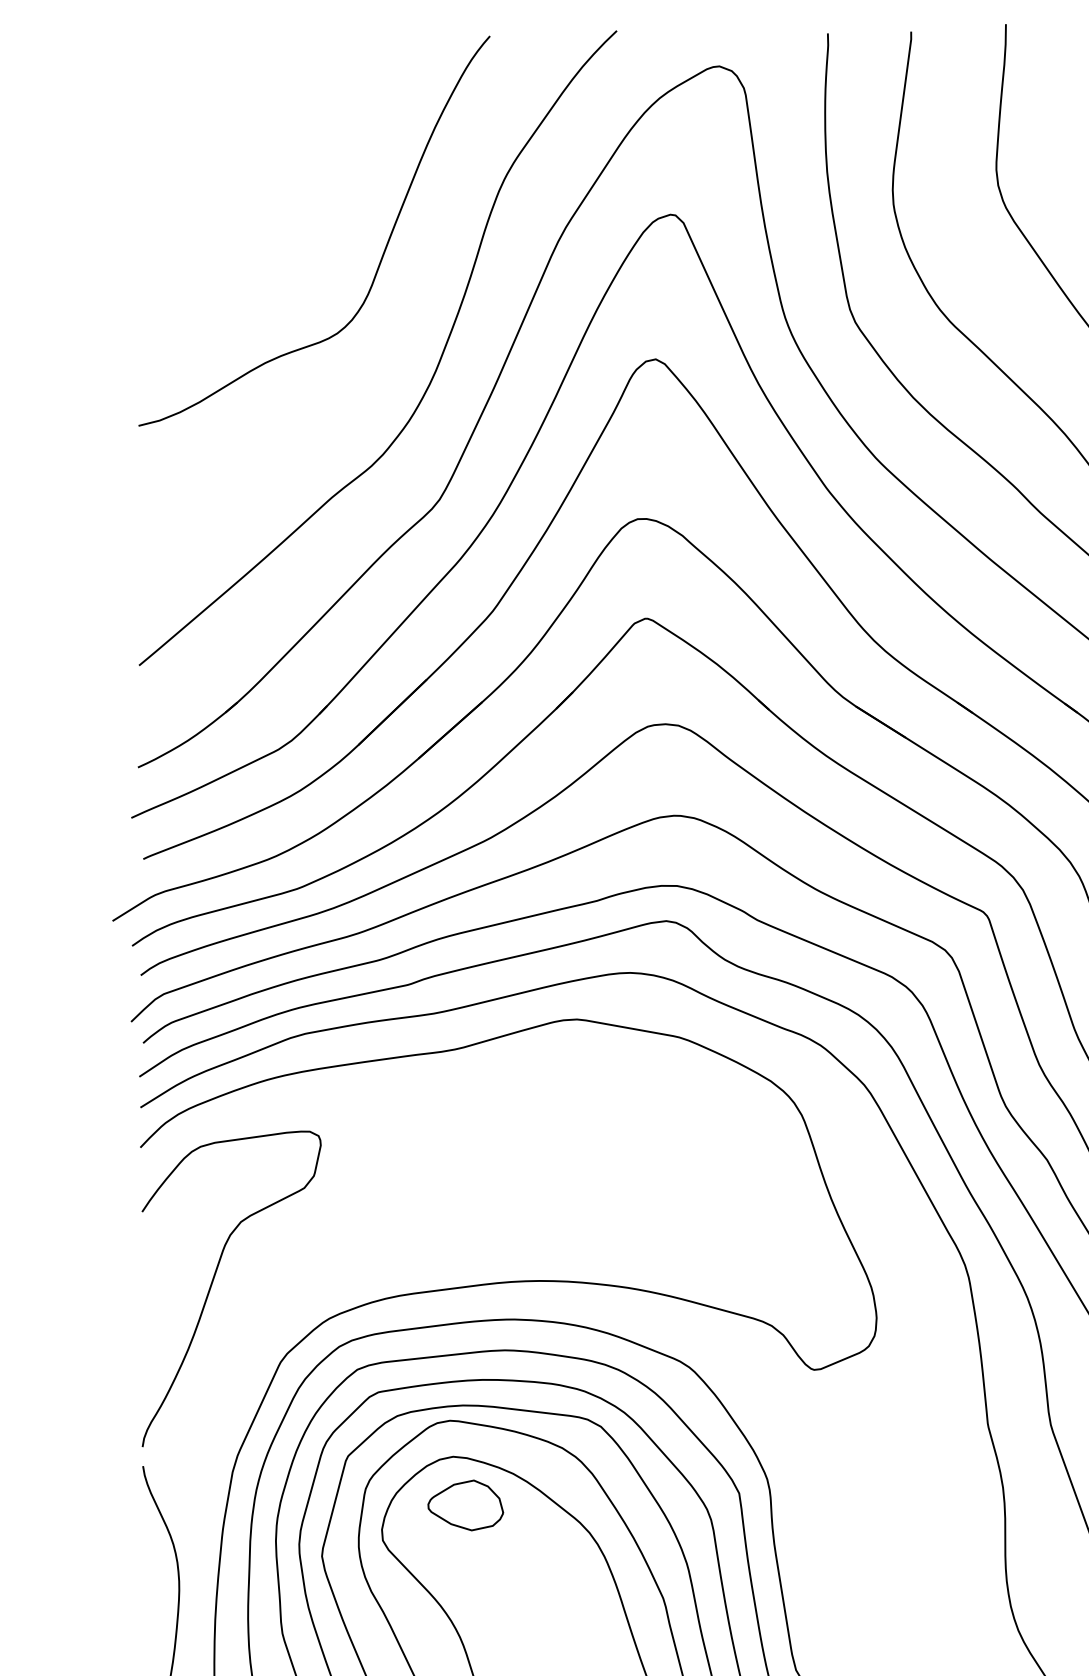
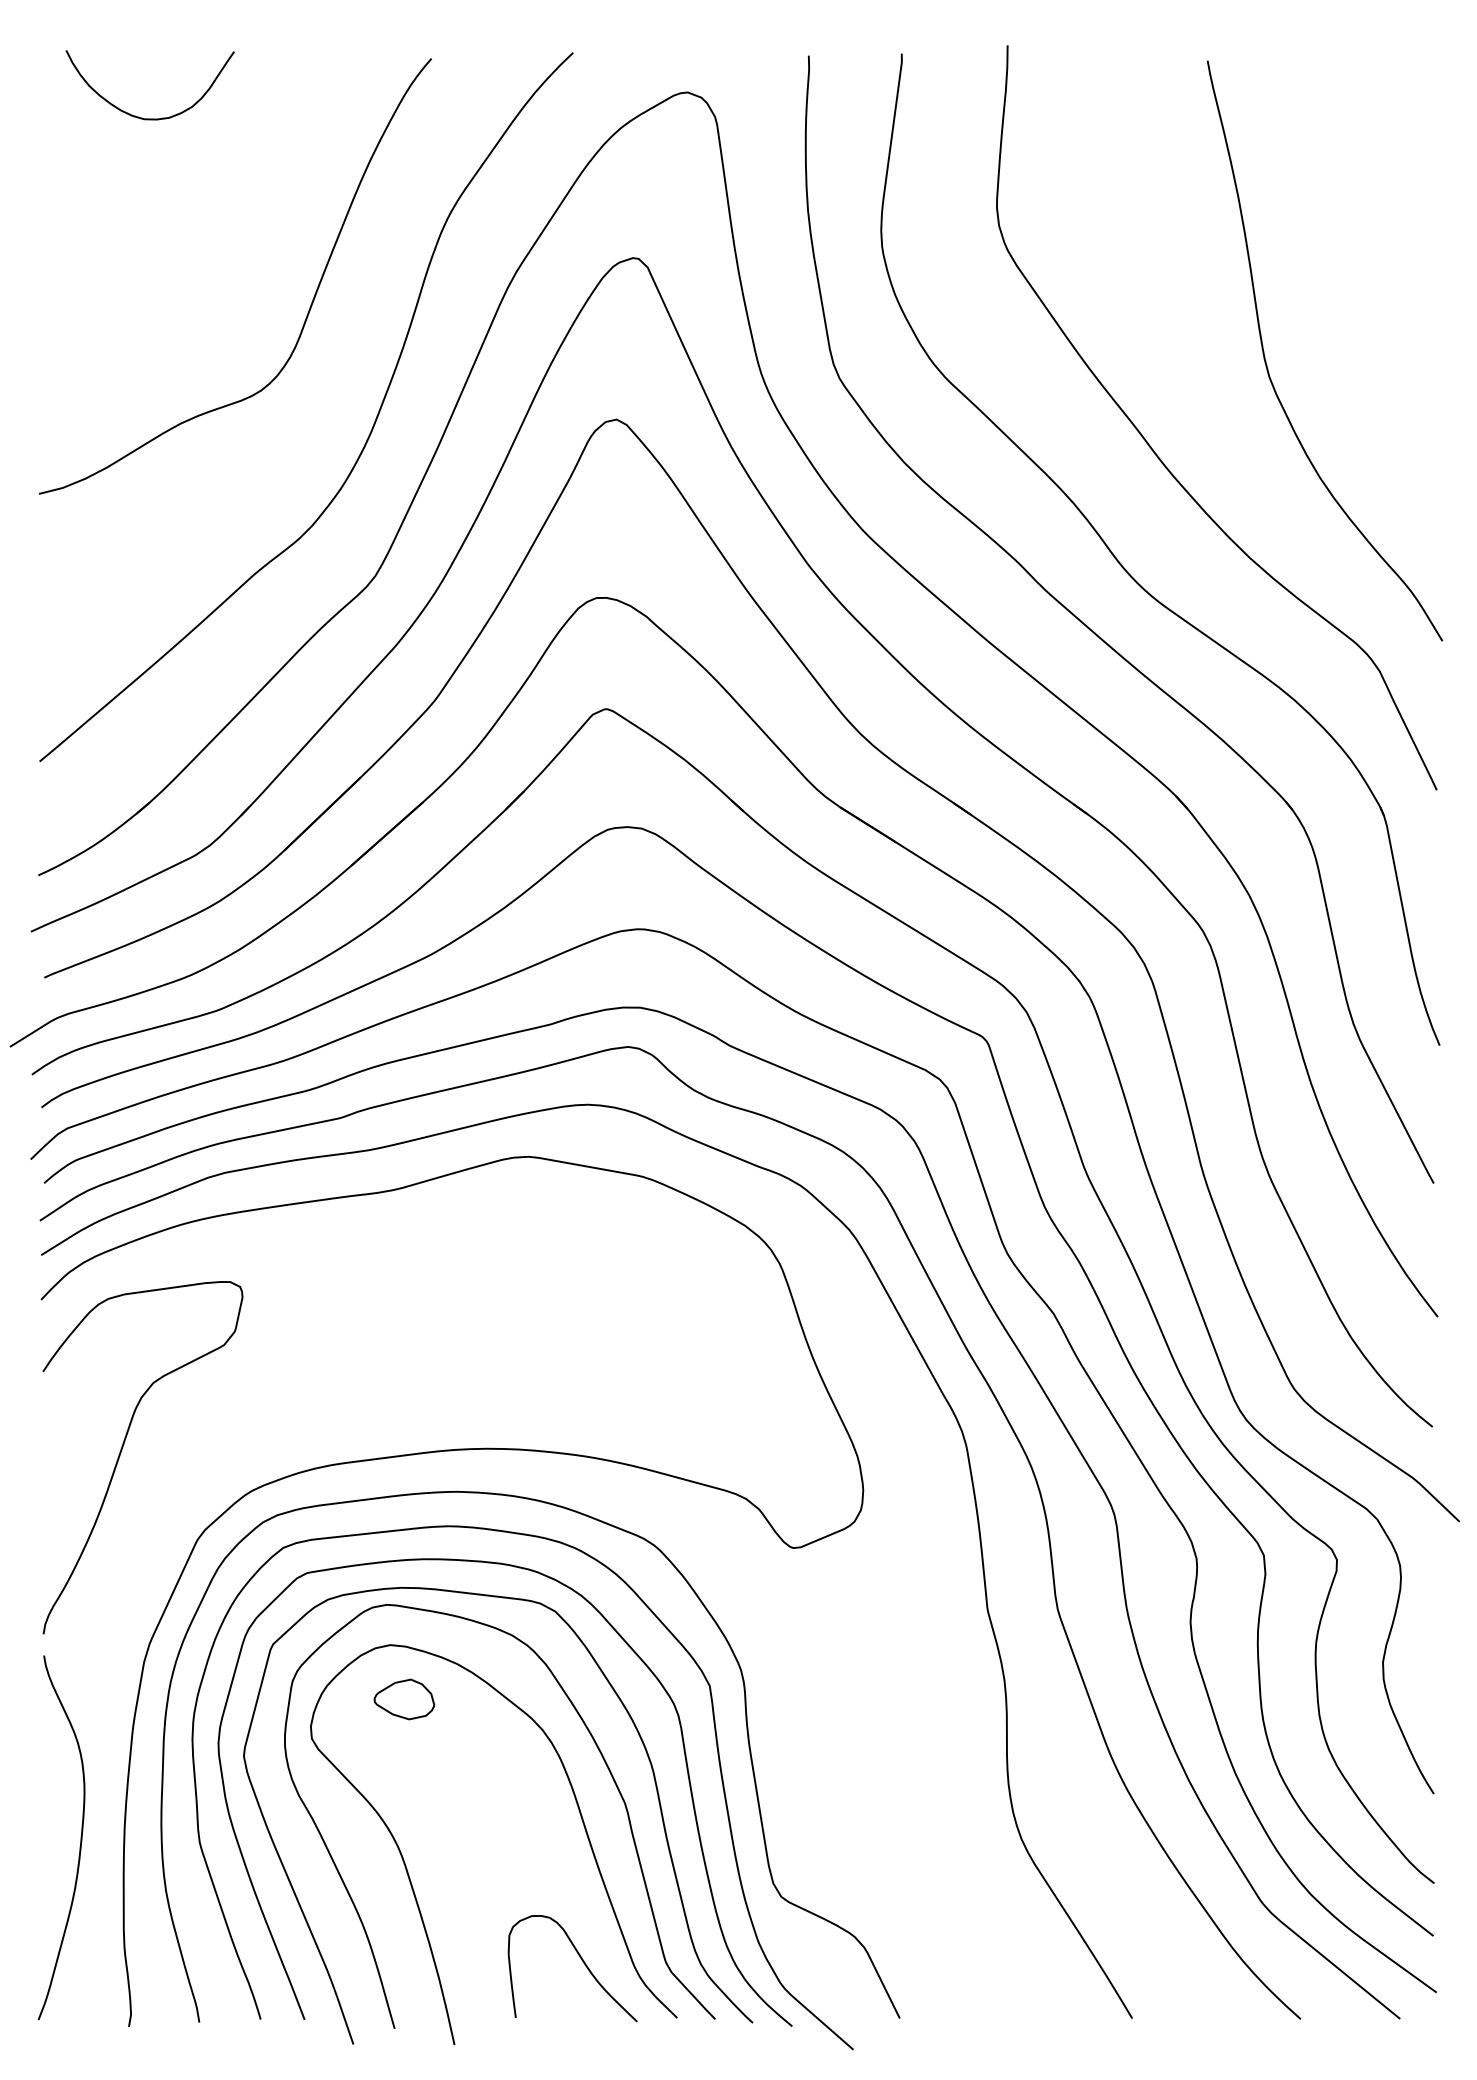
curve: (231, 88) -> (142, 117), added
part: (465, 1505) -> (404, 1699), size x0.71

